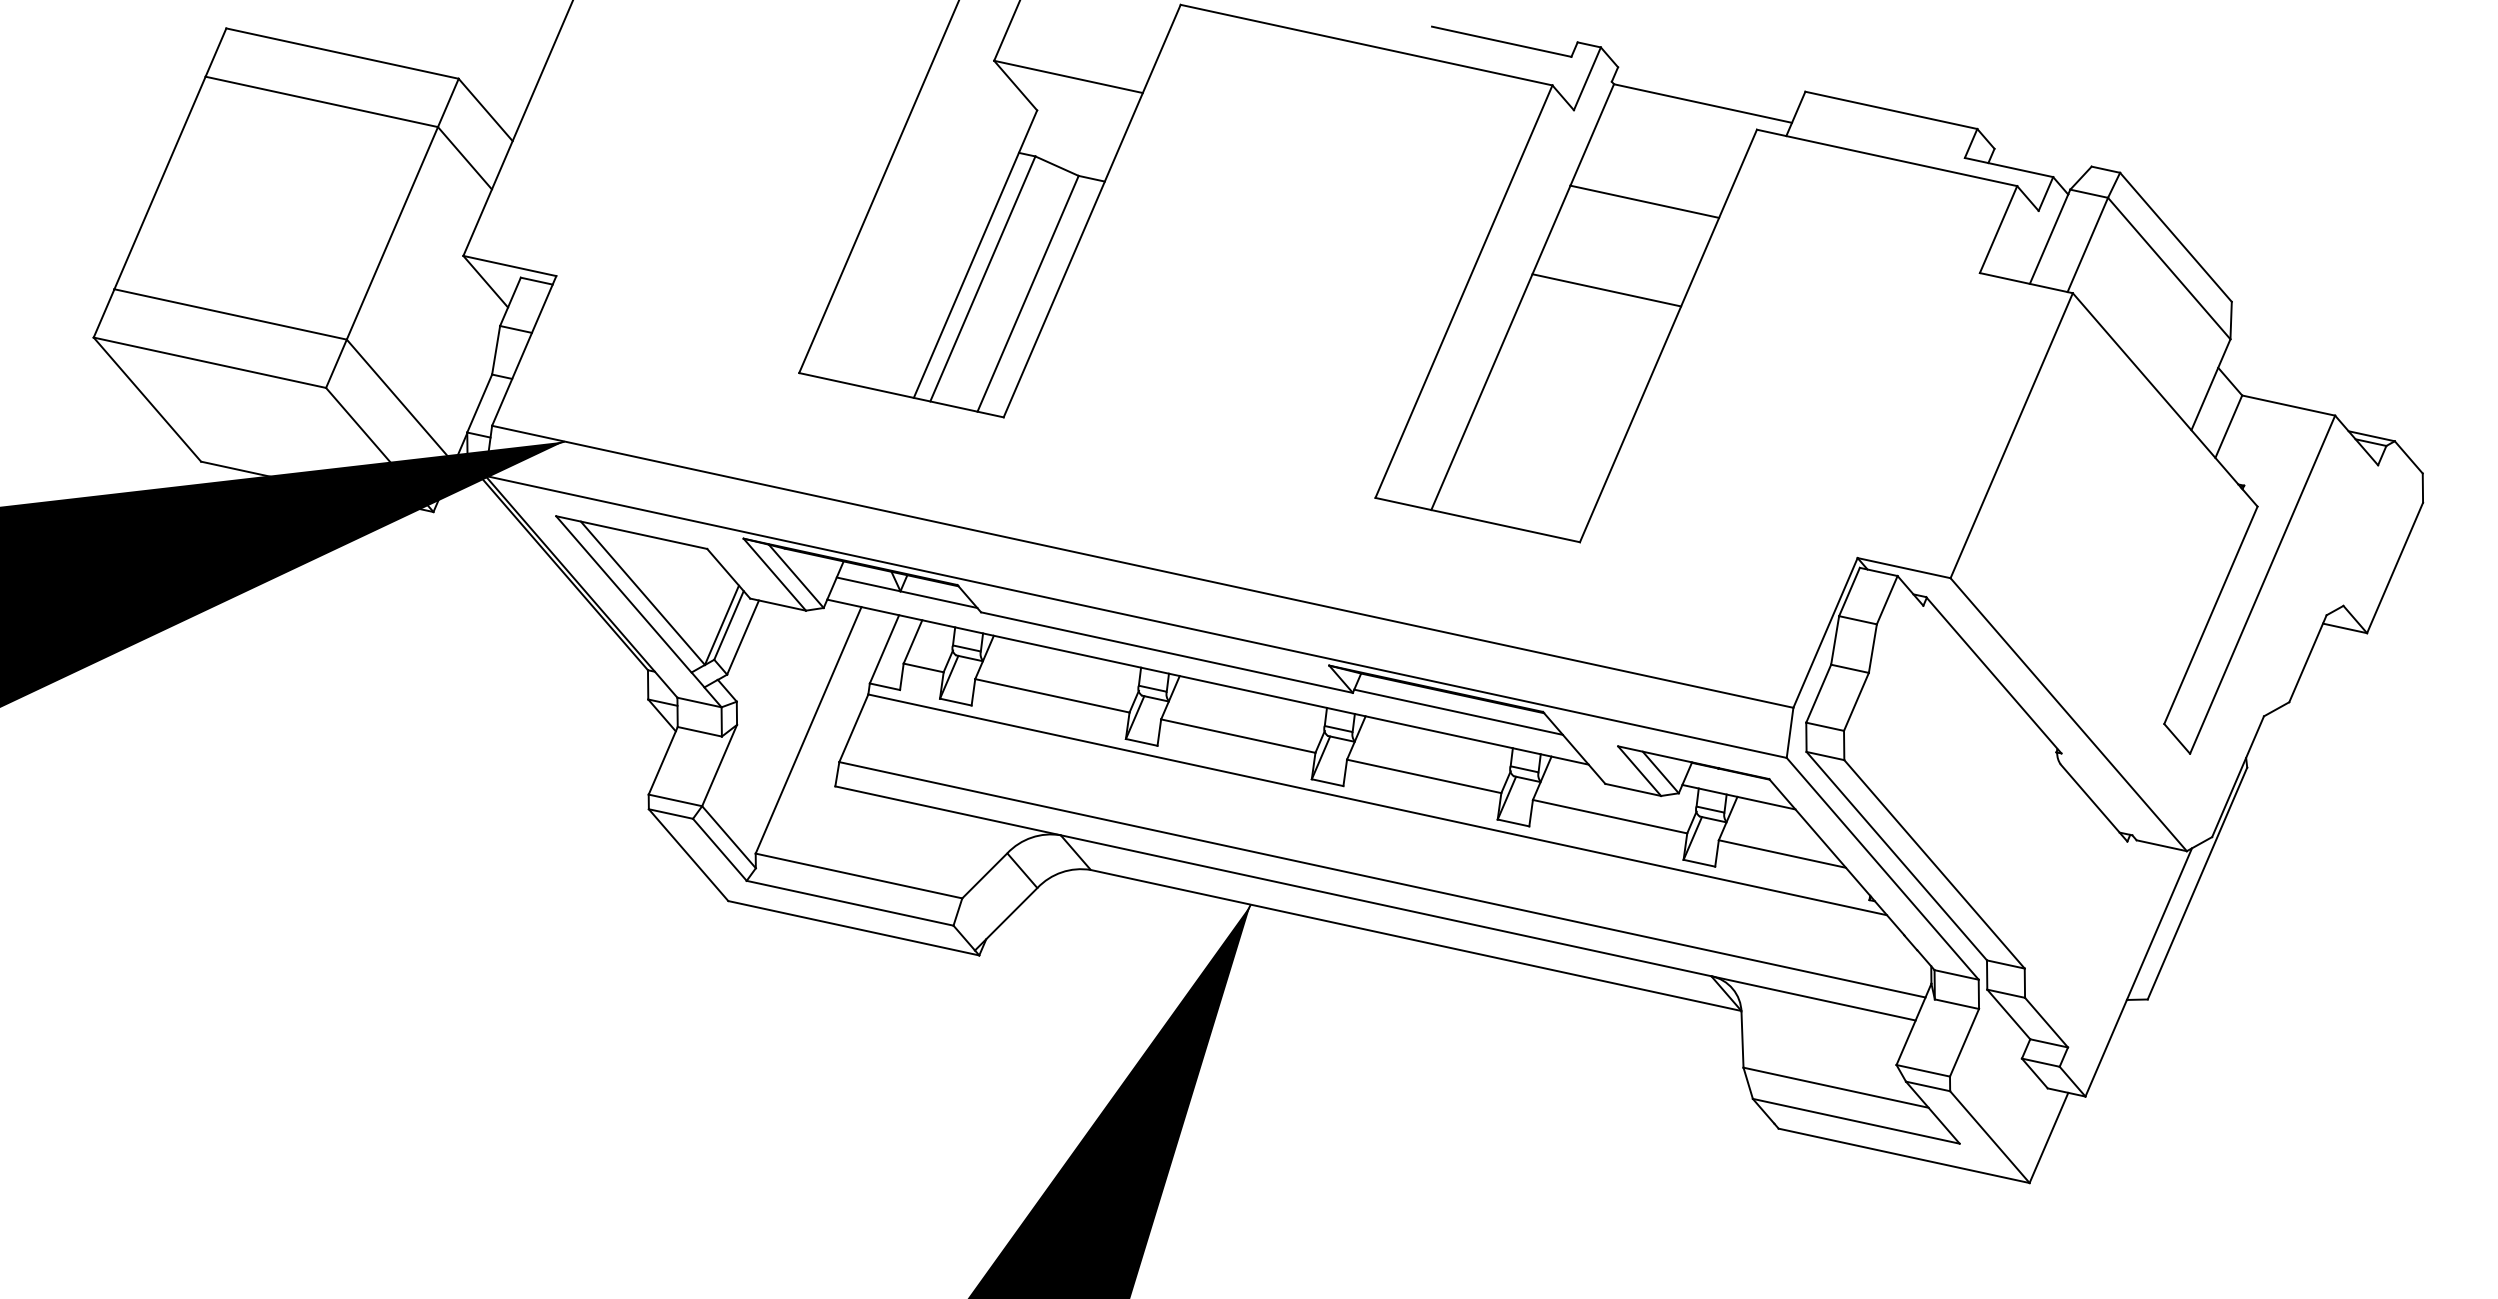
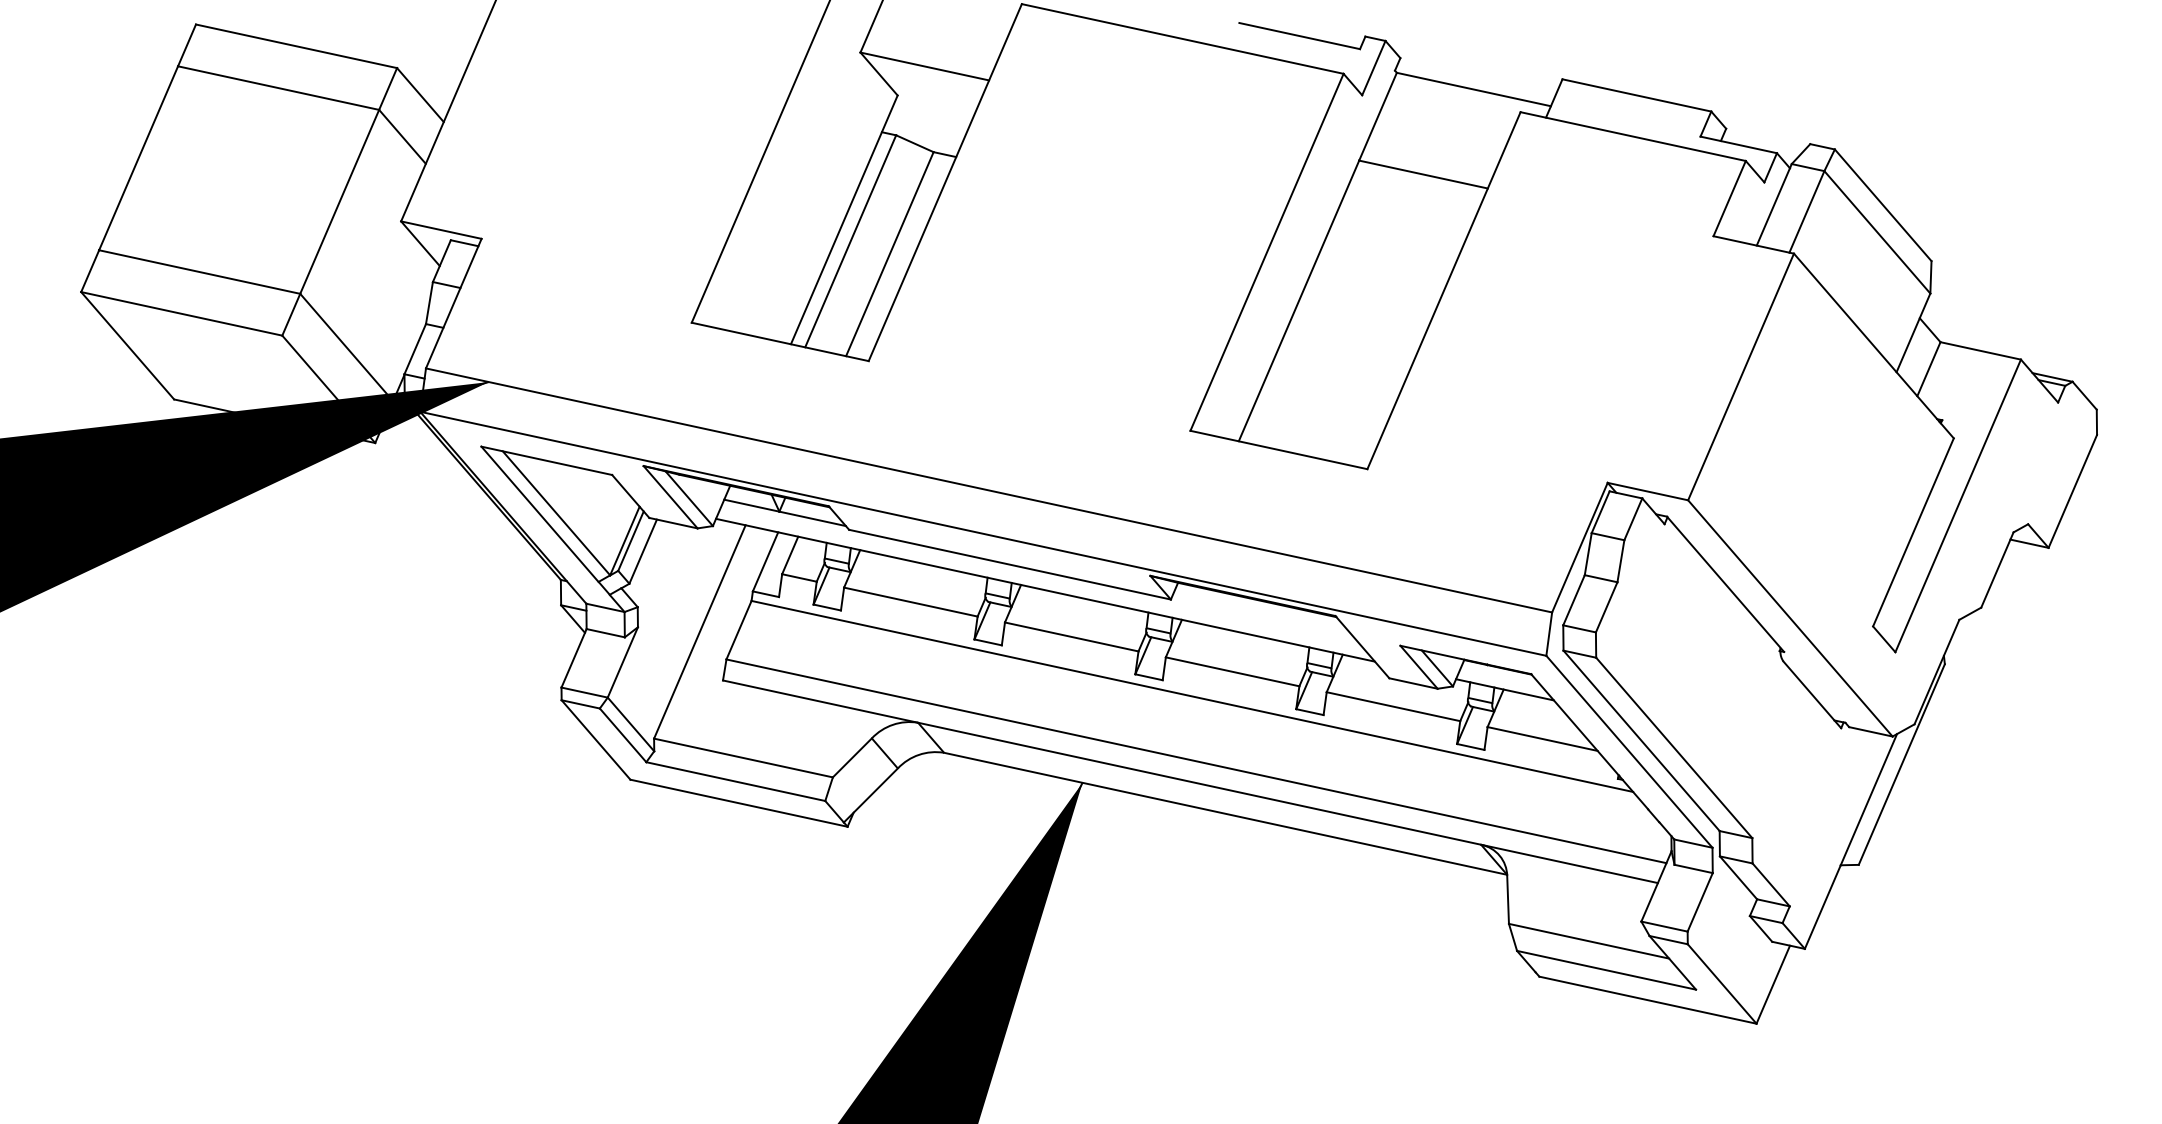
line: (1606, 290) -> (1390, 251), removed
line: (1458, 711) -> (1262, 615), removed

